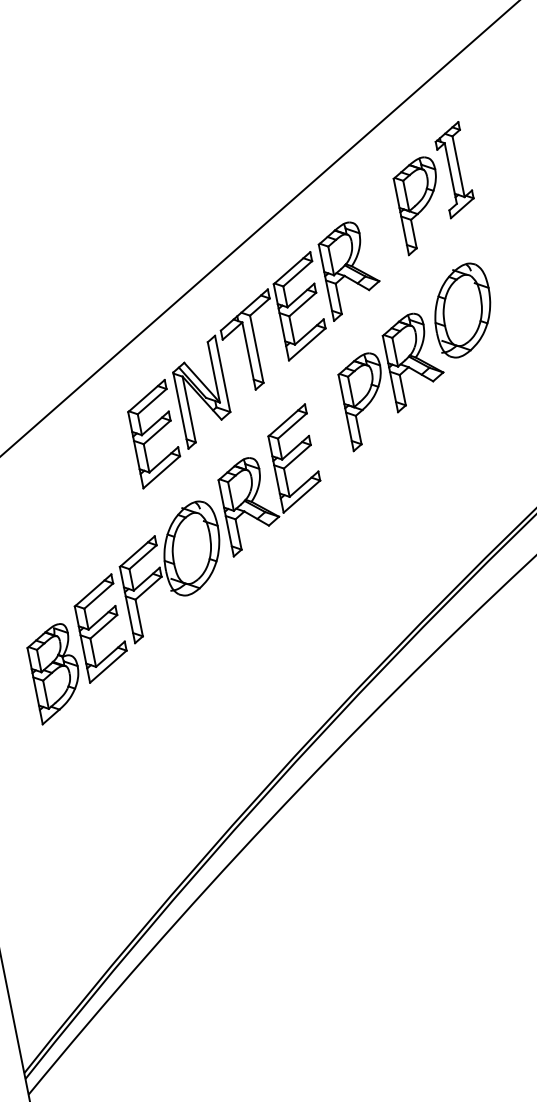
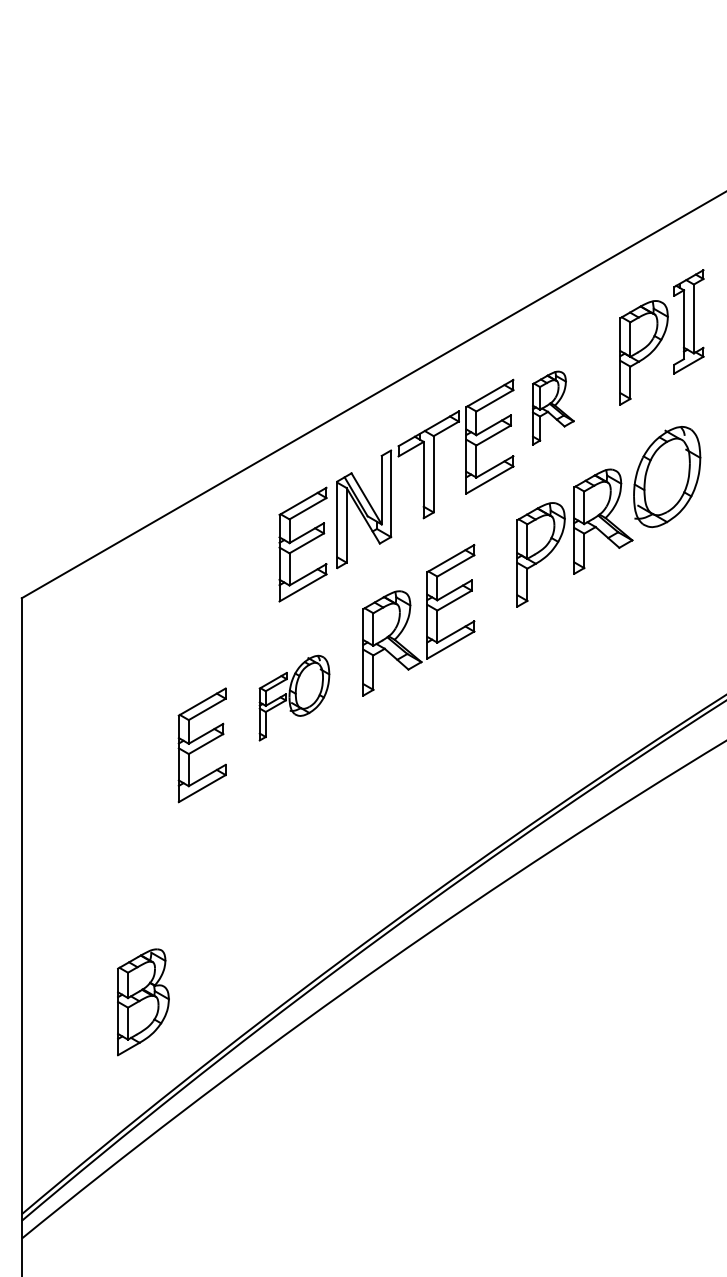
part: (350, 270) -> (553, 408), size x0.7
part: (173, 570) -> (294, 697), size x0.6
part: (55, 673) -> (143, 1002), moved

